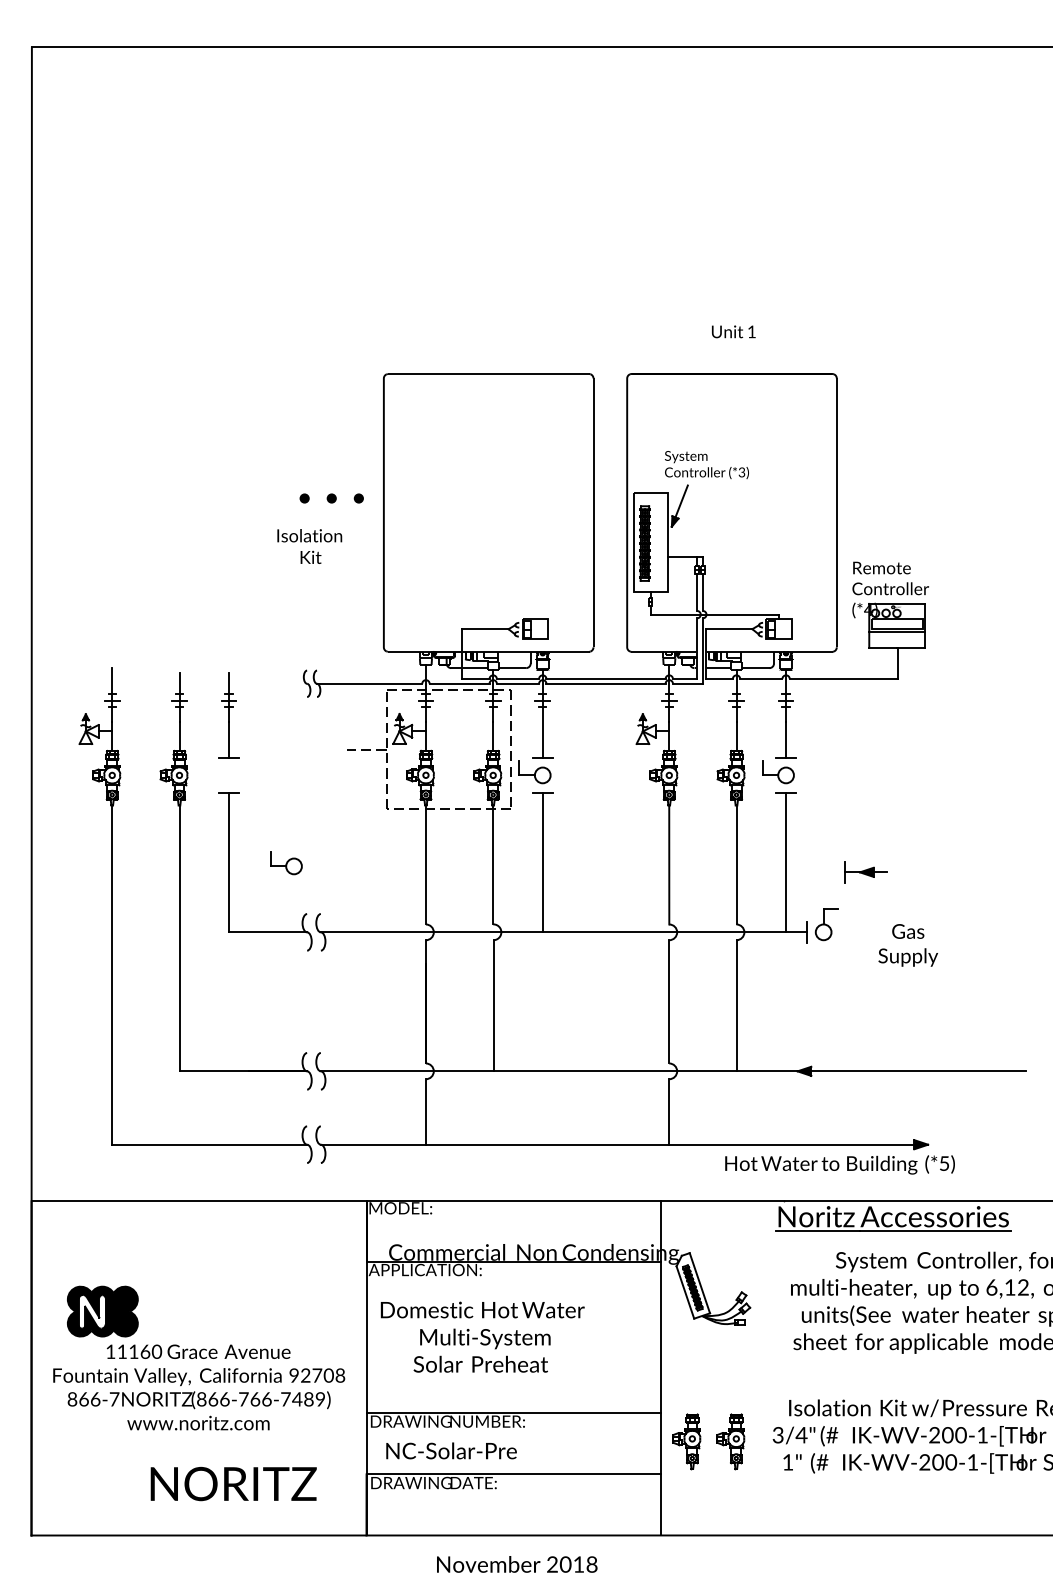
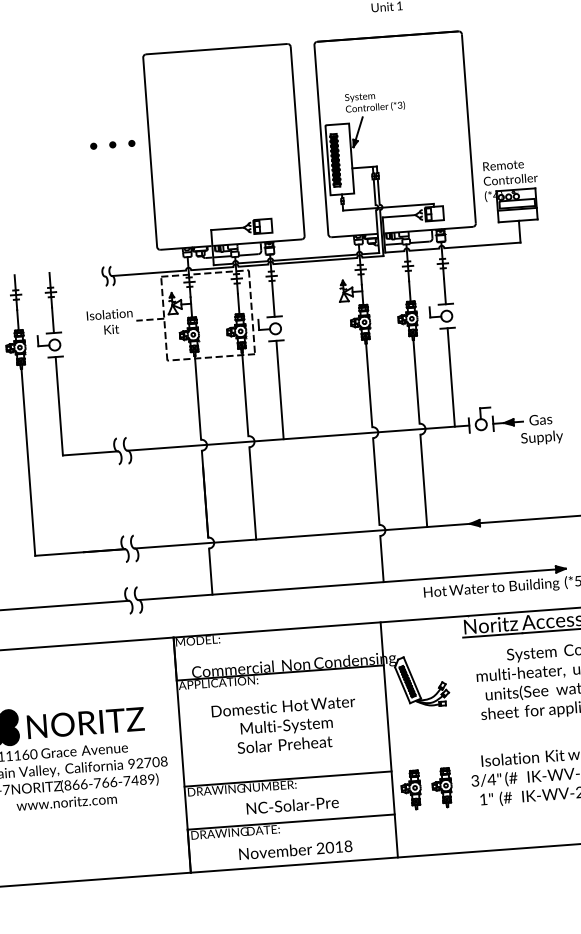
text: (309, 546) -> (110, 321), moved
part: (286, 863) -> (49, 343), moved
part: (865, 872) -> (507, 422), moved
text: (482, 1336) -> (284, 725), moved
text: (451, 1450) -> (292, 805), moved
text: (233, 1484) -> (85, 723), moved
text: (517, 1564) -> (295, 850), moved

